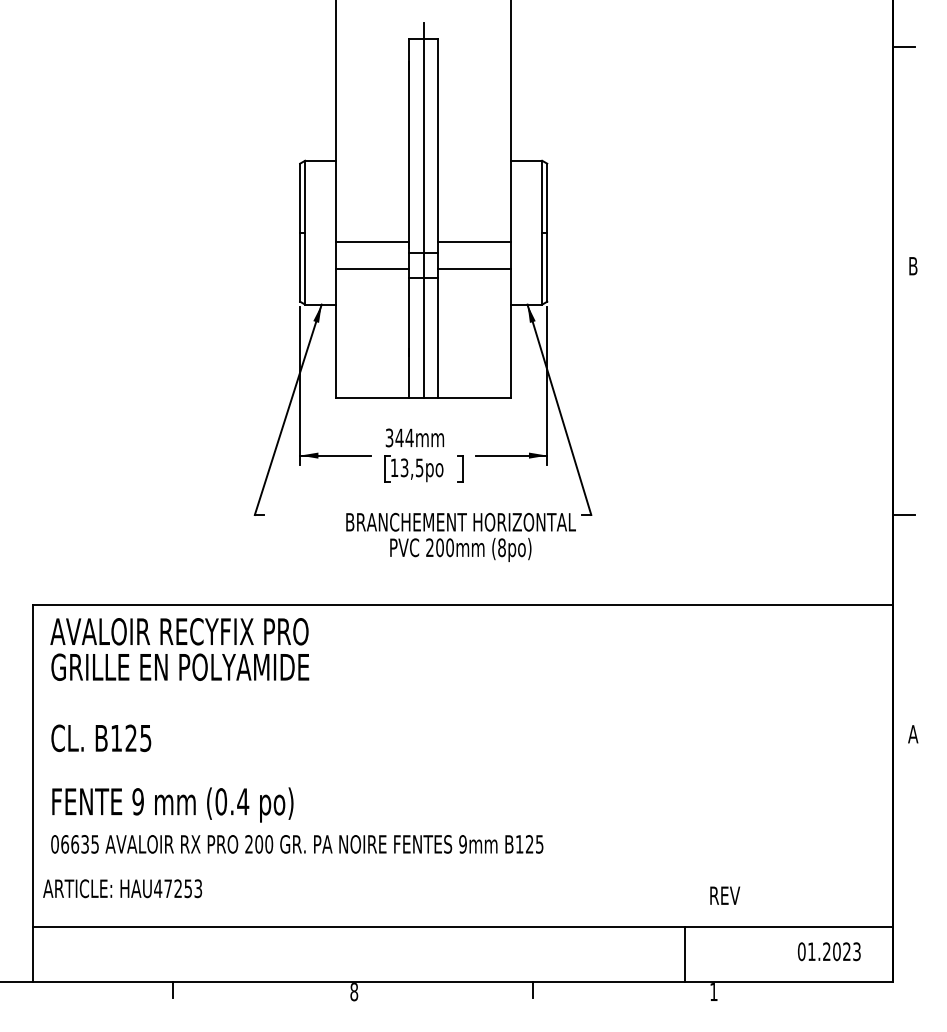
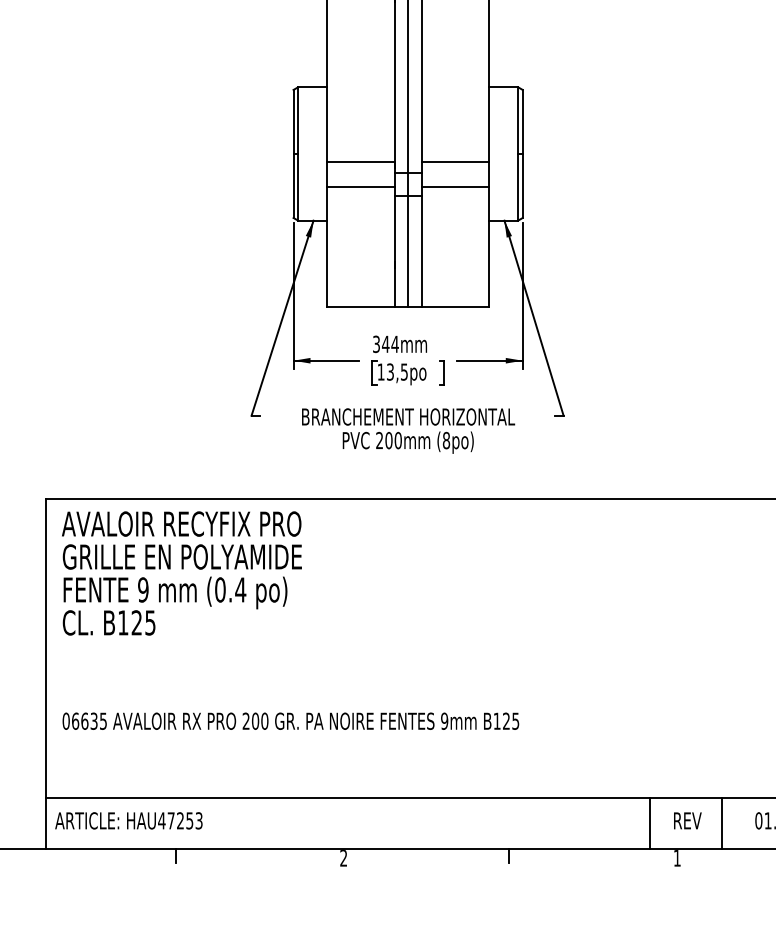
text: (460, 536) -> (407, 430), moved
text: (172, 804) -> (175, 592), moved
text: (122, 888) -> (128, 820), moved
text: (725, 895) -> (688, 820), moved
line: (762, 954) -> (722, 823), added
text: (354, 992) -> (343, 858), 8 -> 2

